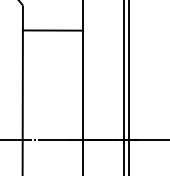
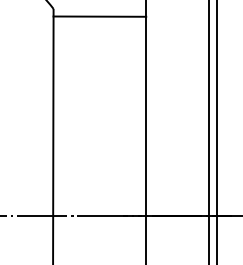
line: (52, 30) -> (99, 16), moved

